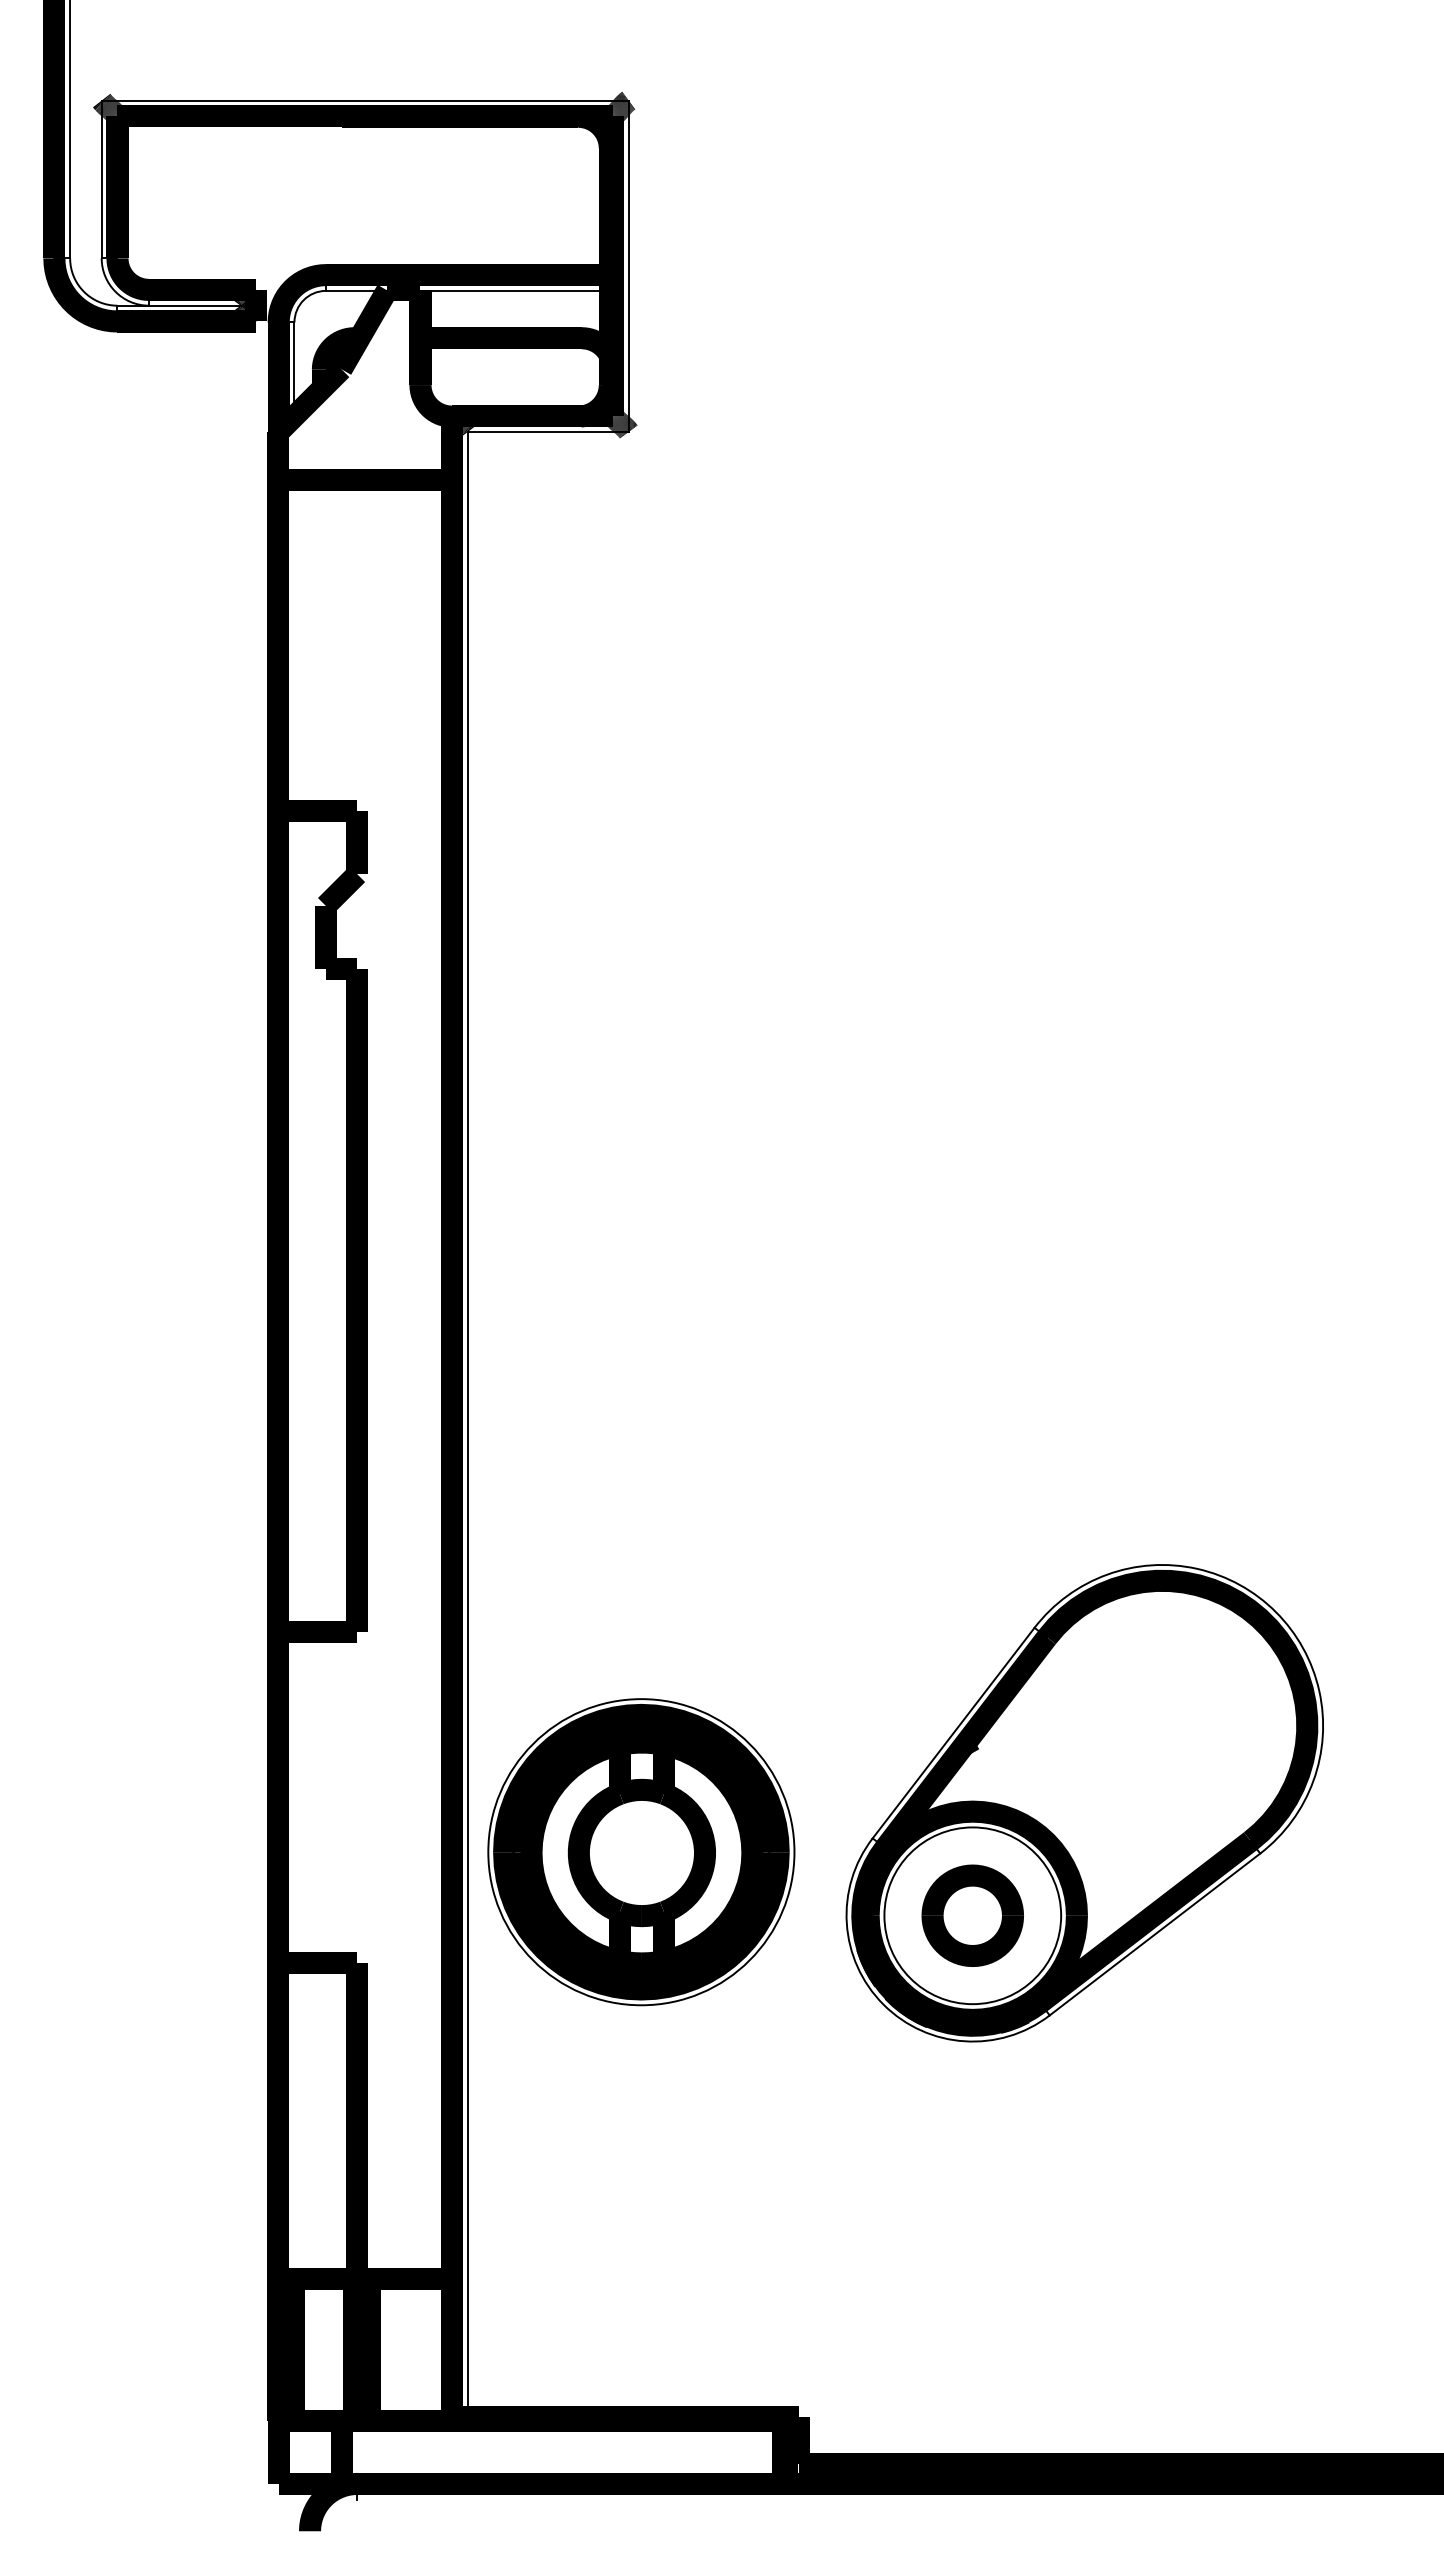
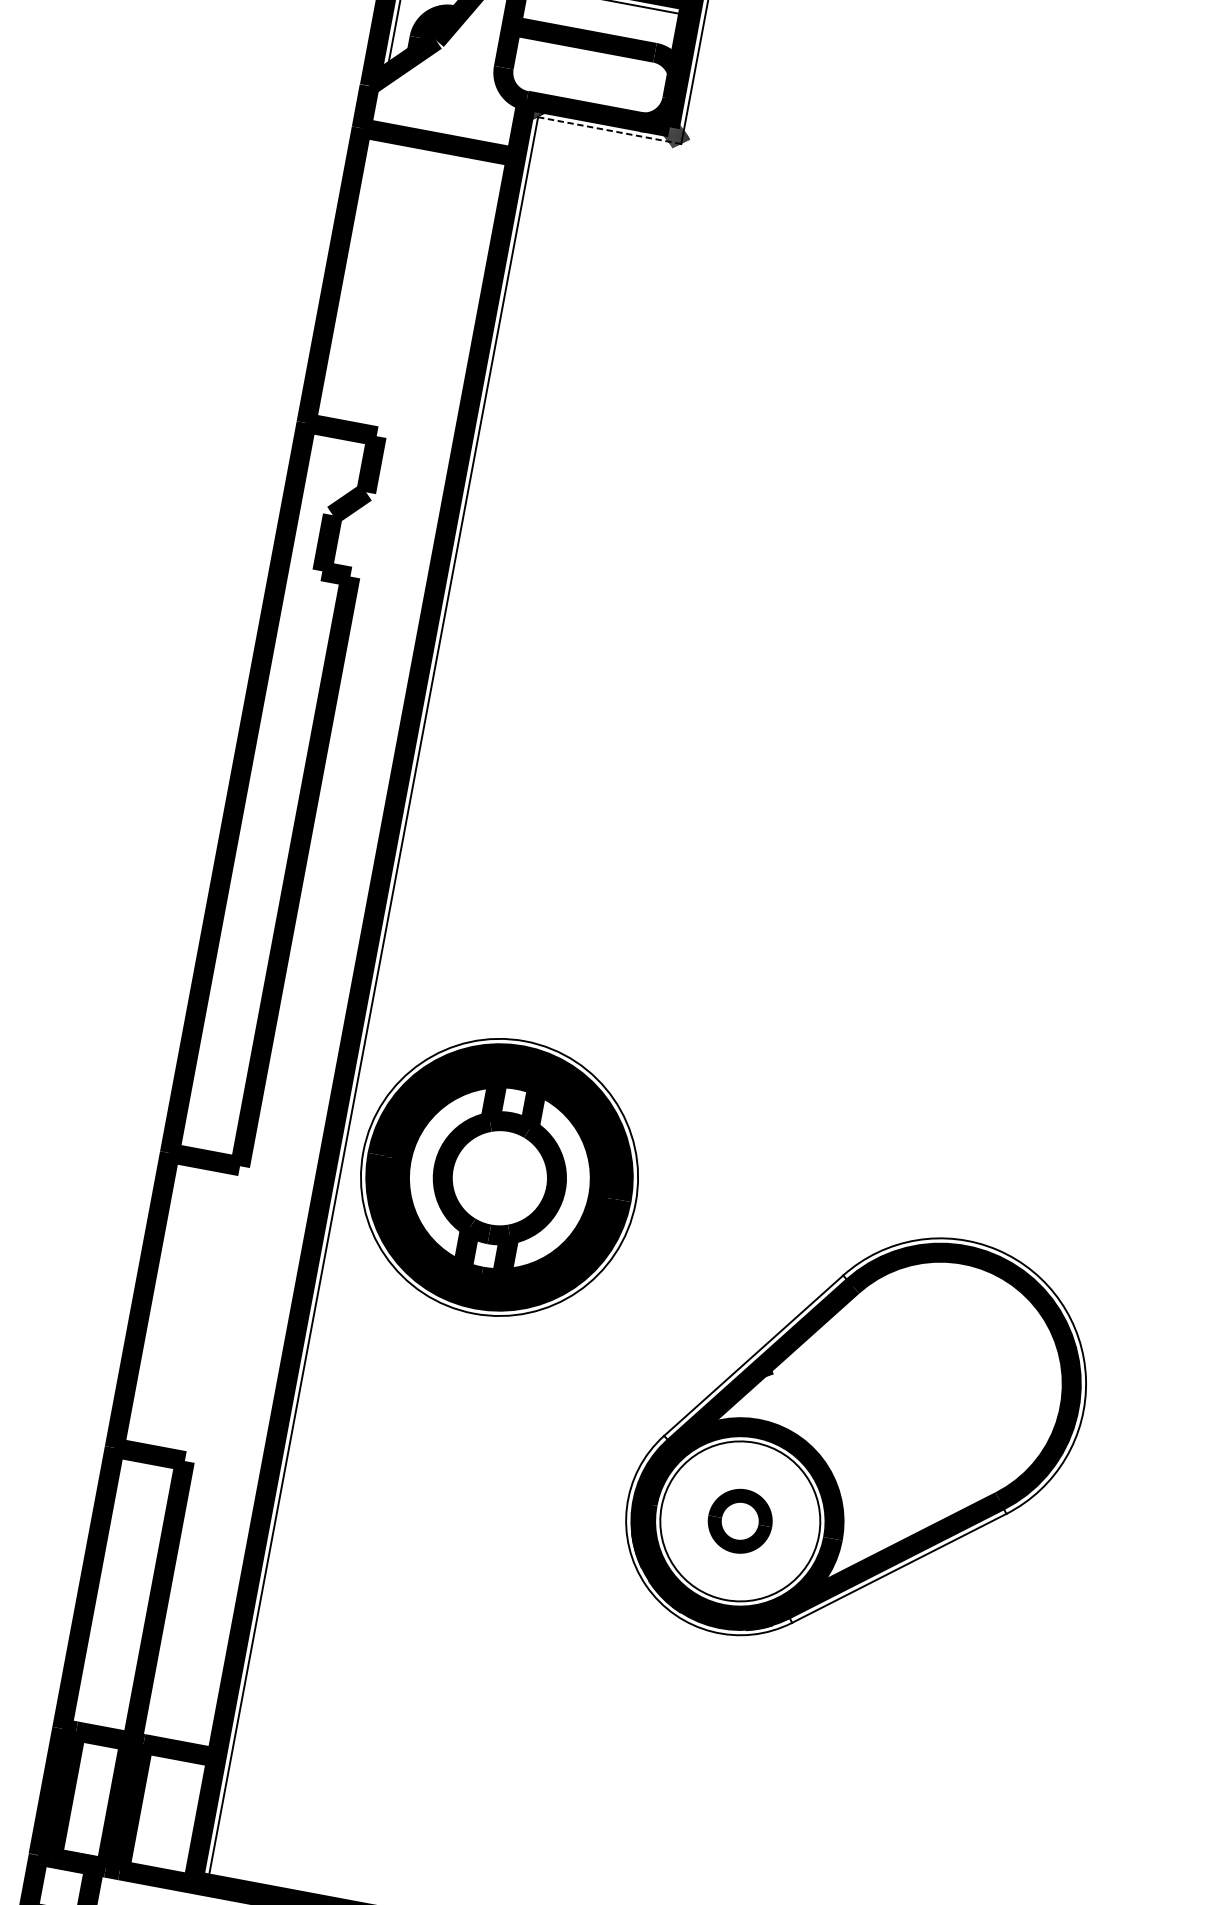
line: (547, 431) -> (609, 130), solid -> dashed
part: (641, 1852) -> (499, 1177), moved
part: (972, 1915) -> (740, 1521), size x0.7

